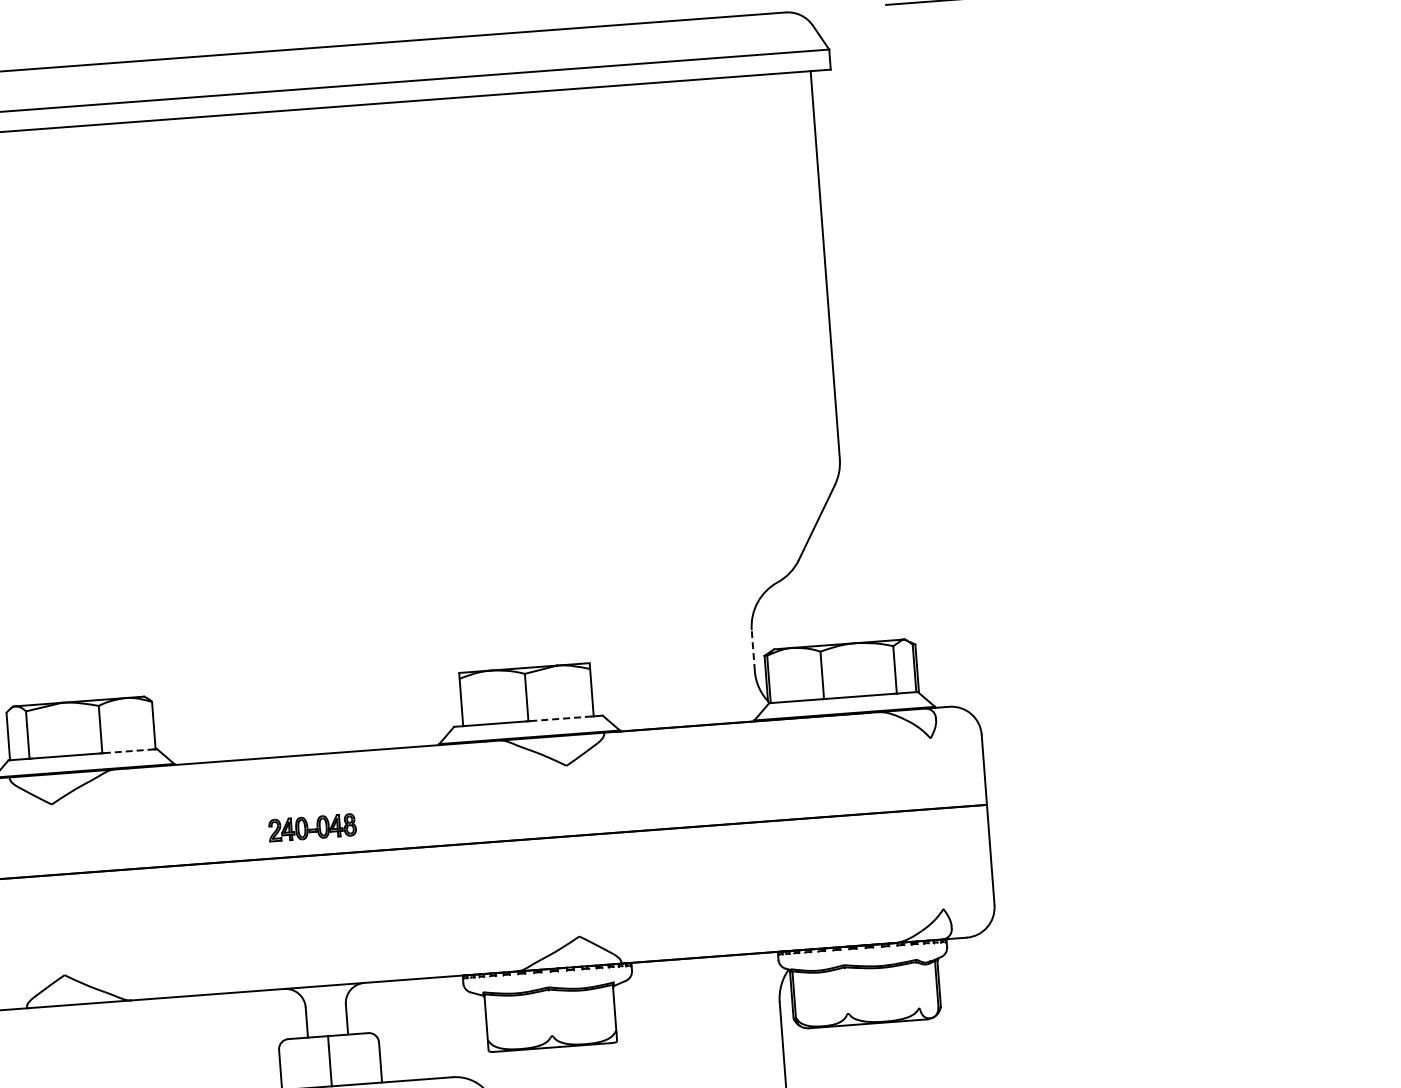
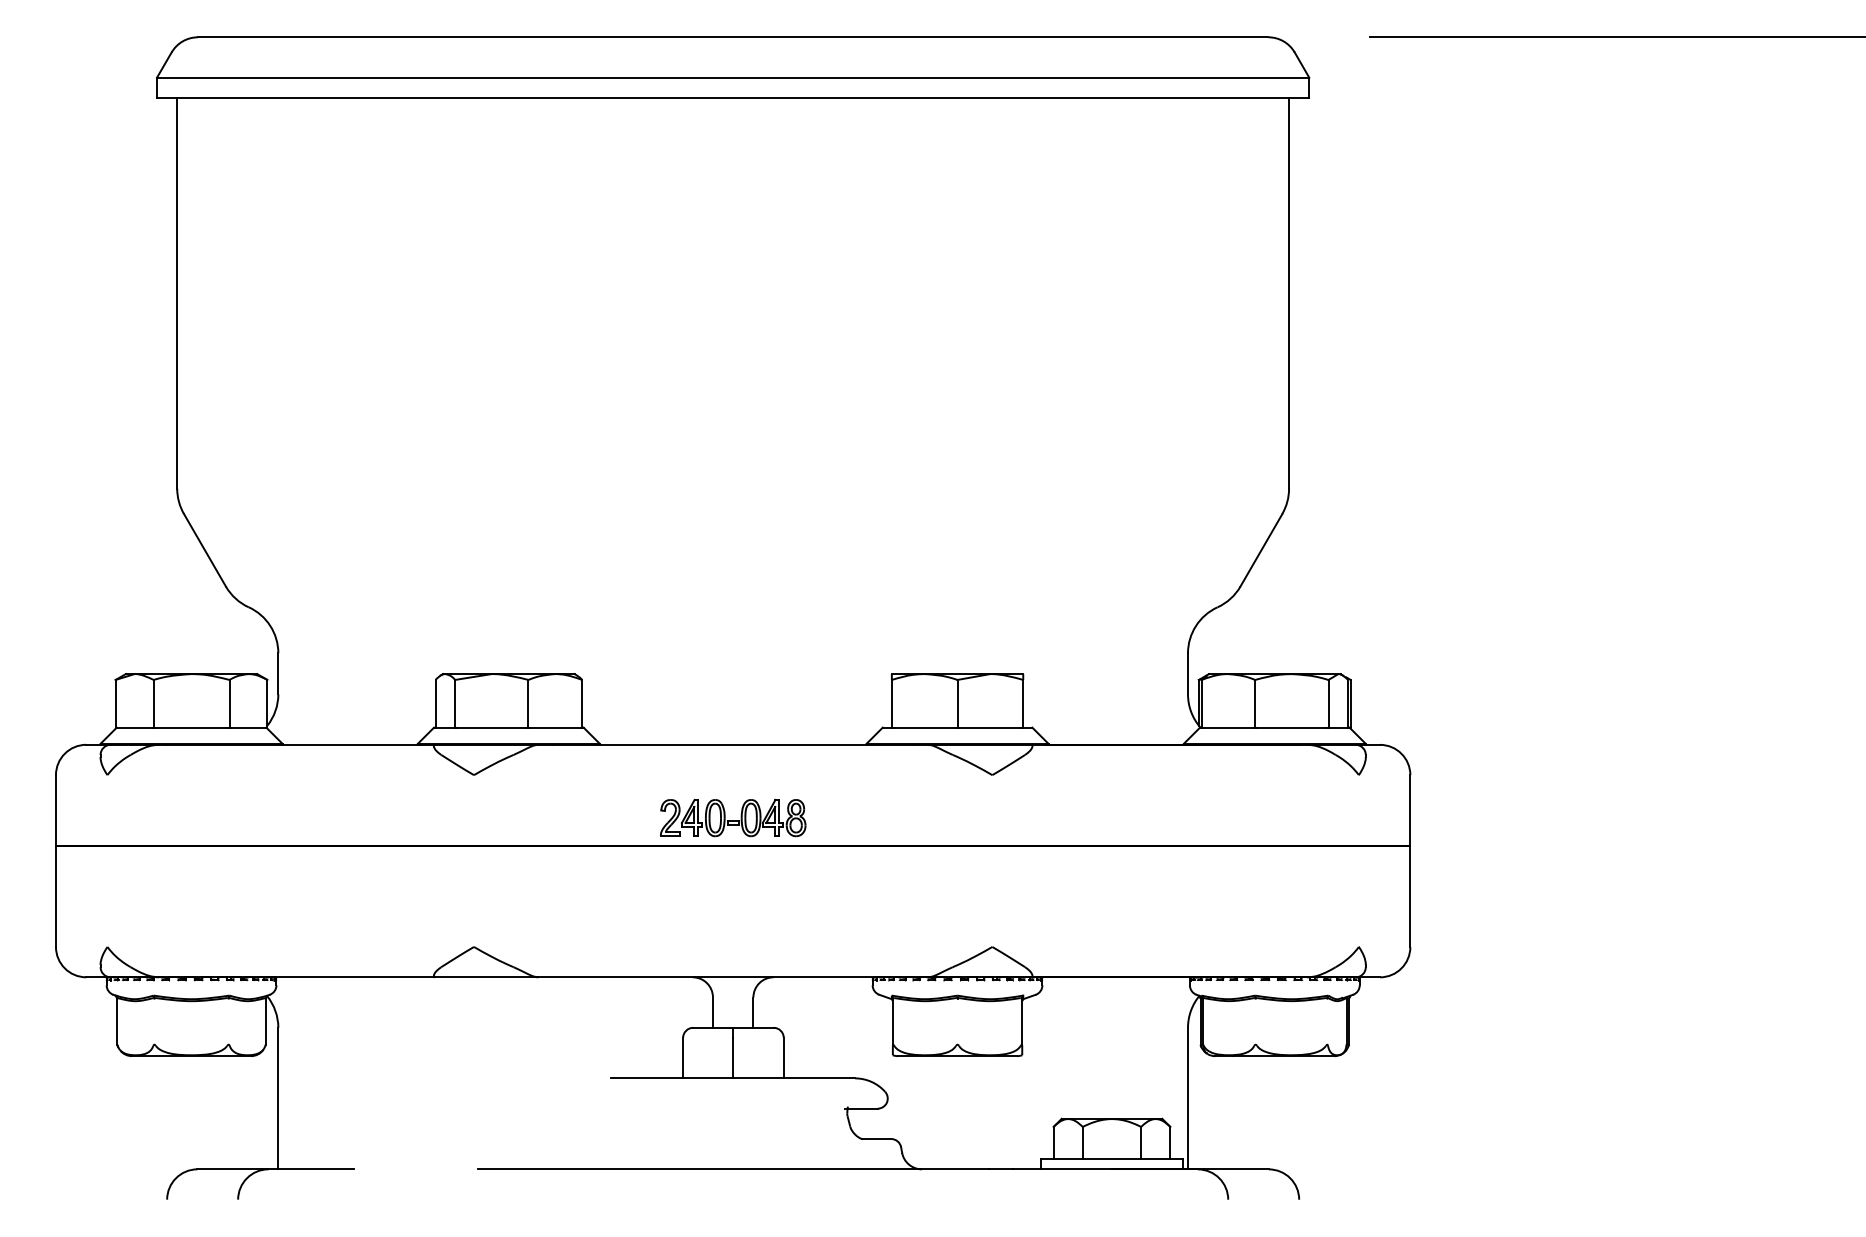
line: (753, 650) -> (1188, 673), dashed -> solid
line: (561, 718) -> (990, 727), dashed -> solid
line: (129, 751) -> (555, 727), dashed -> solid
part: (312, 827) -> (733, 817), size x1.67

